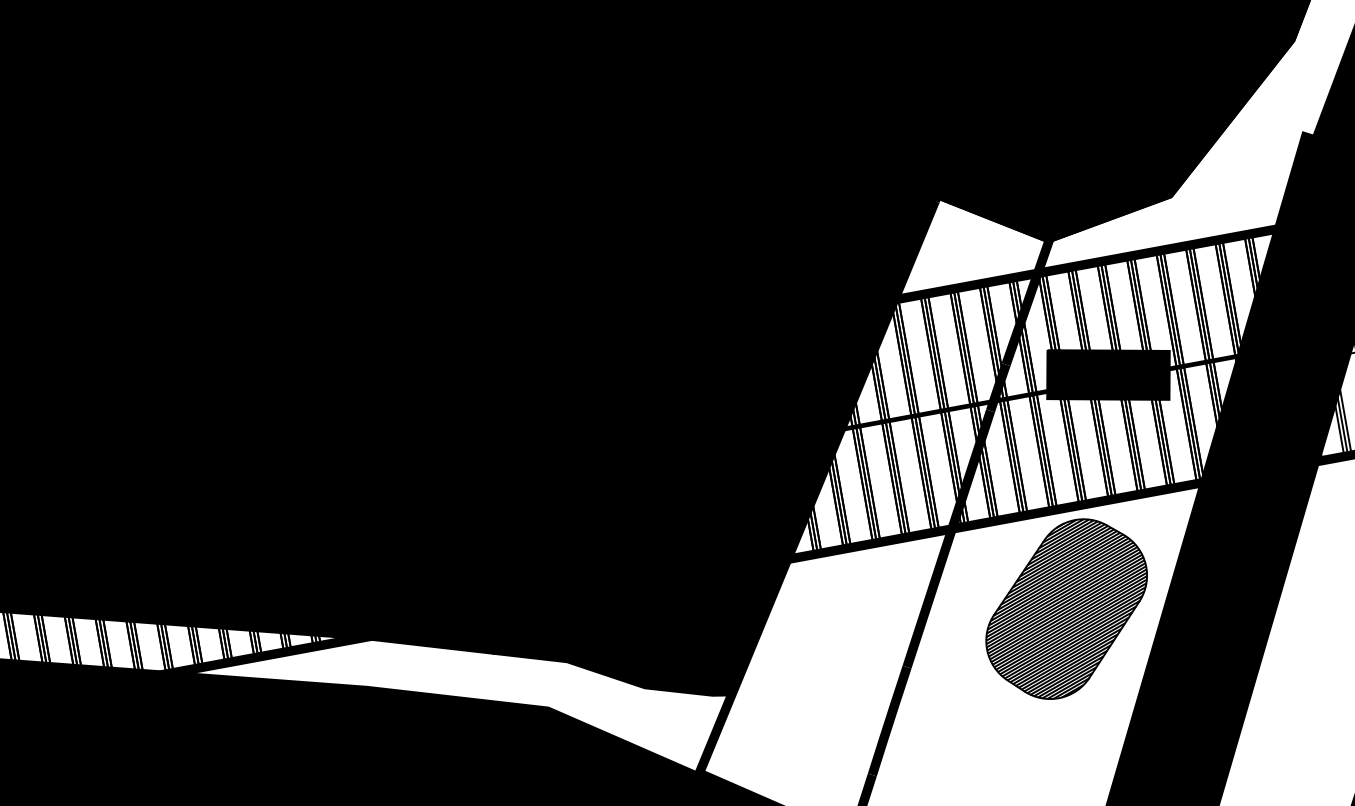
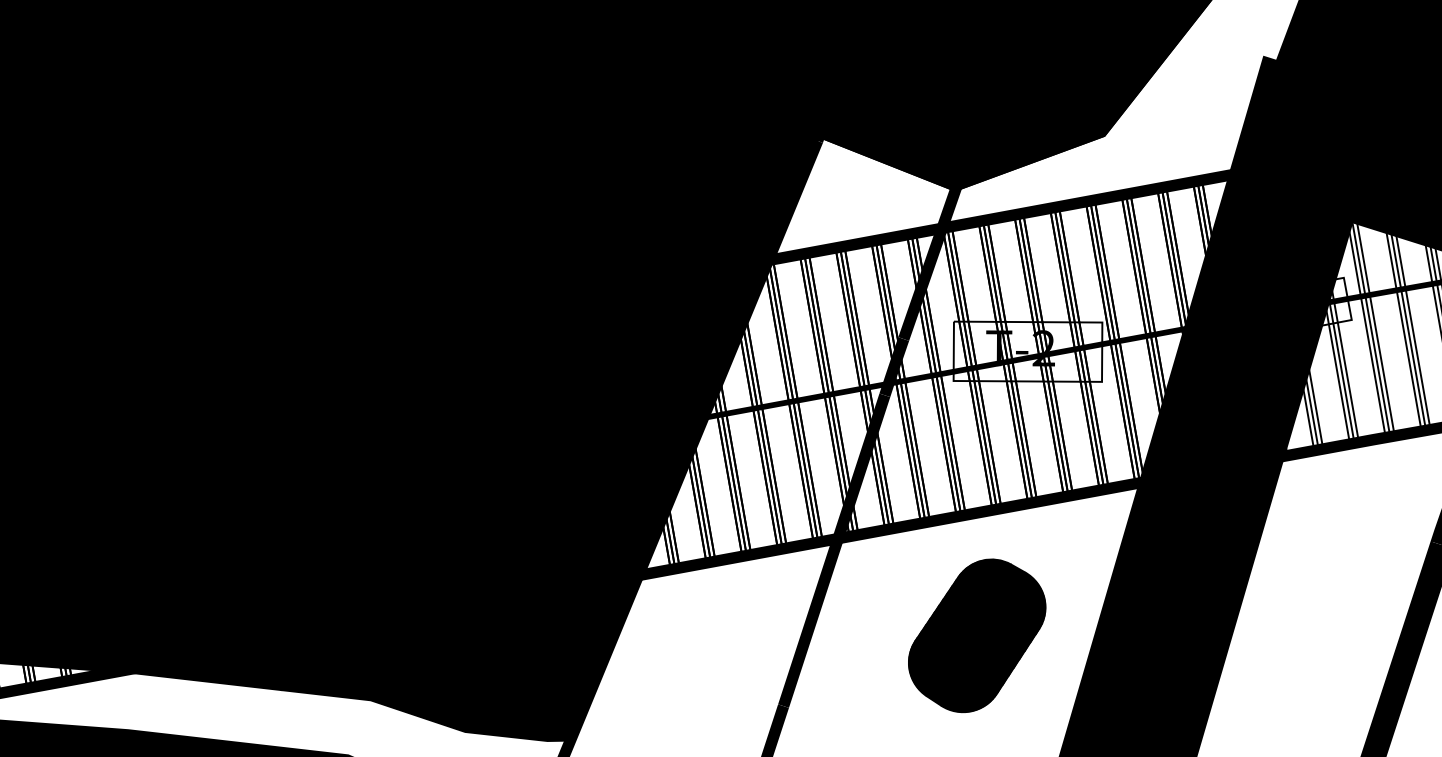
fill: (1108, 374) -> (1028, 351), removed
part: (1066, 608) -> (977, 635), size x0.7

